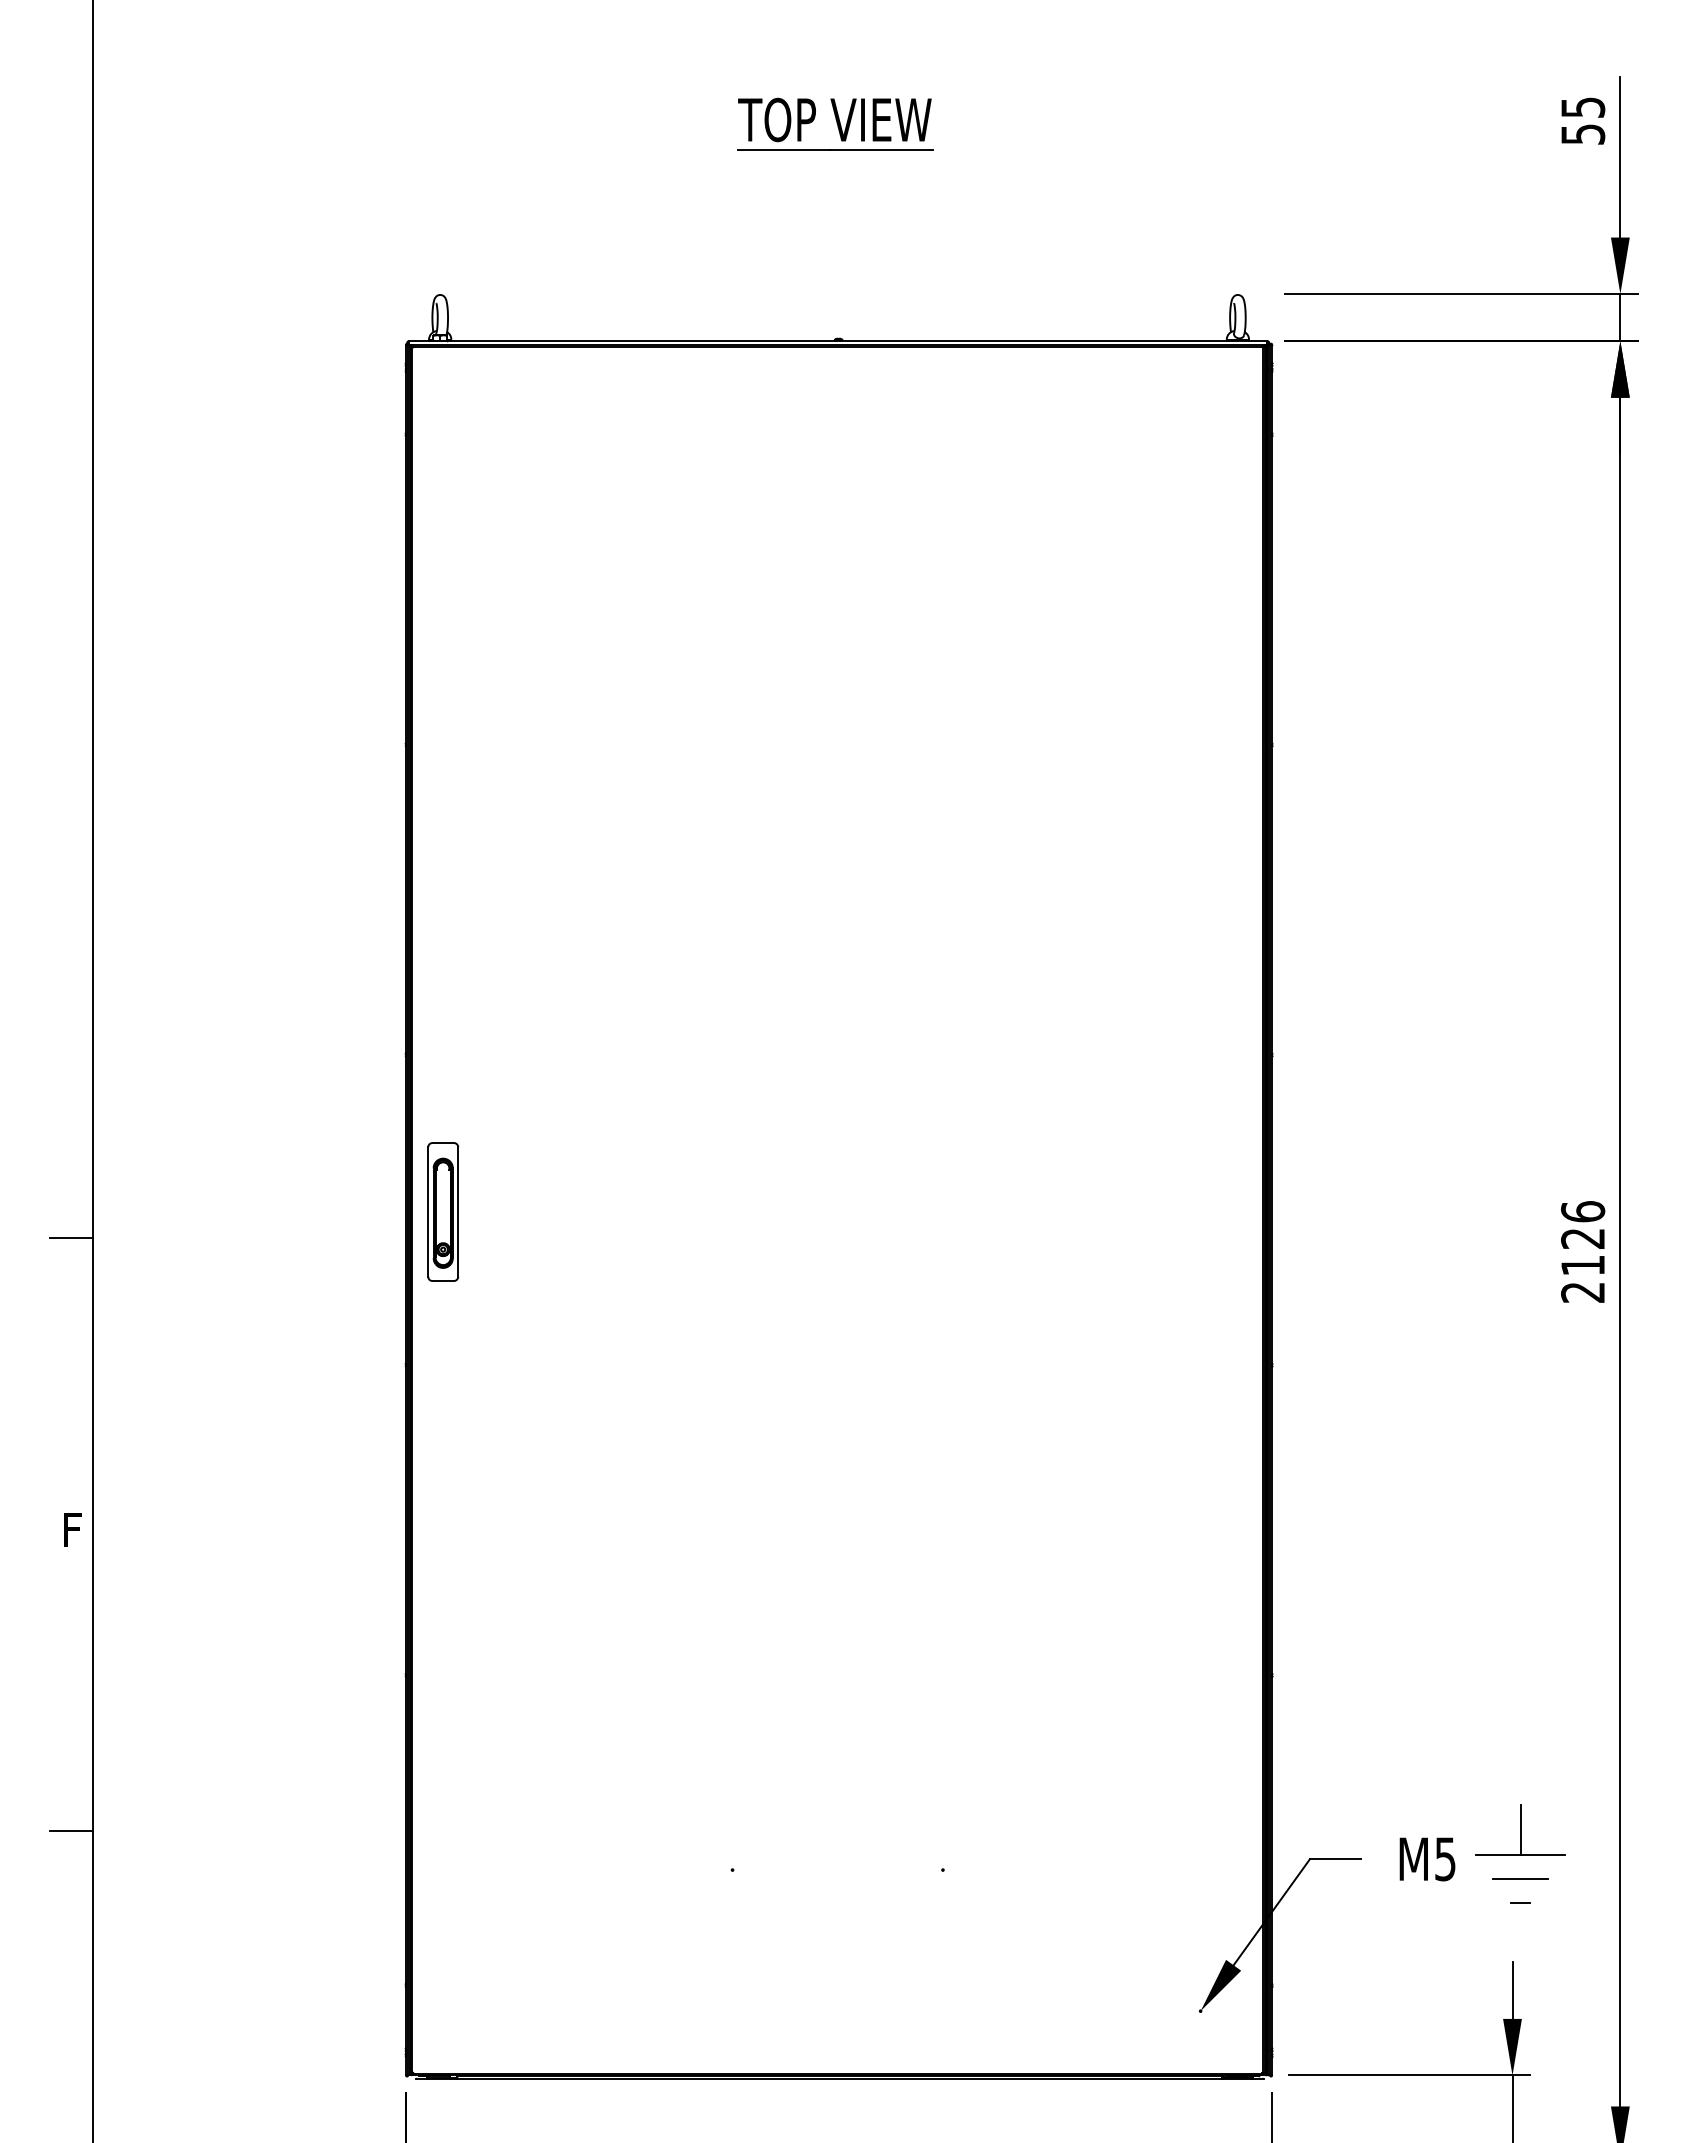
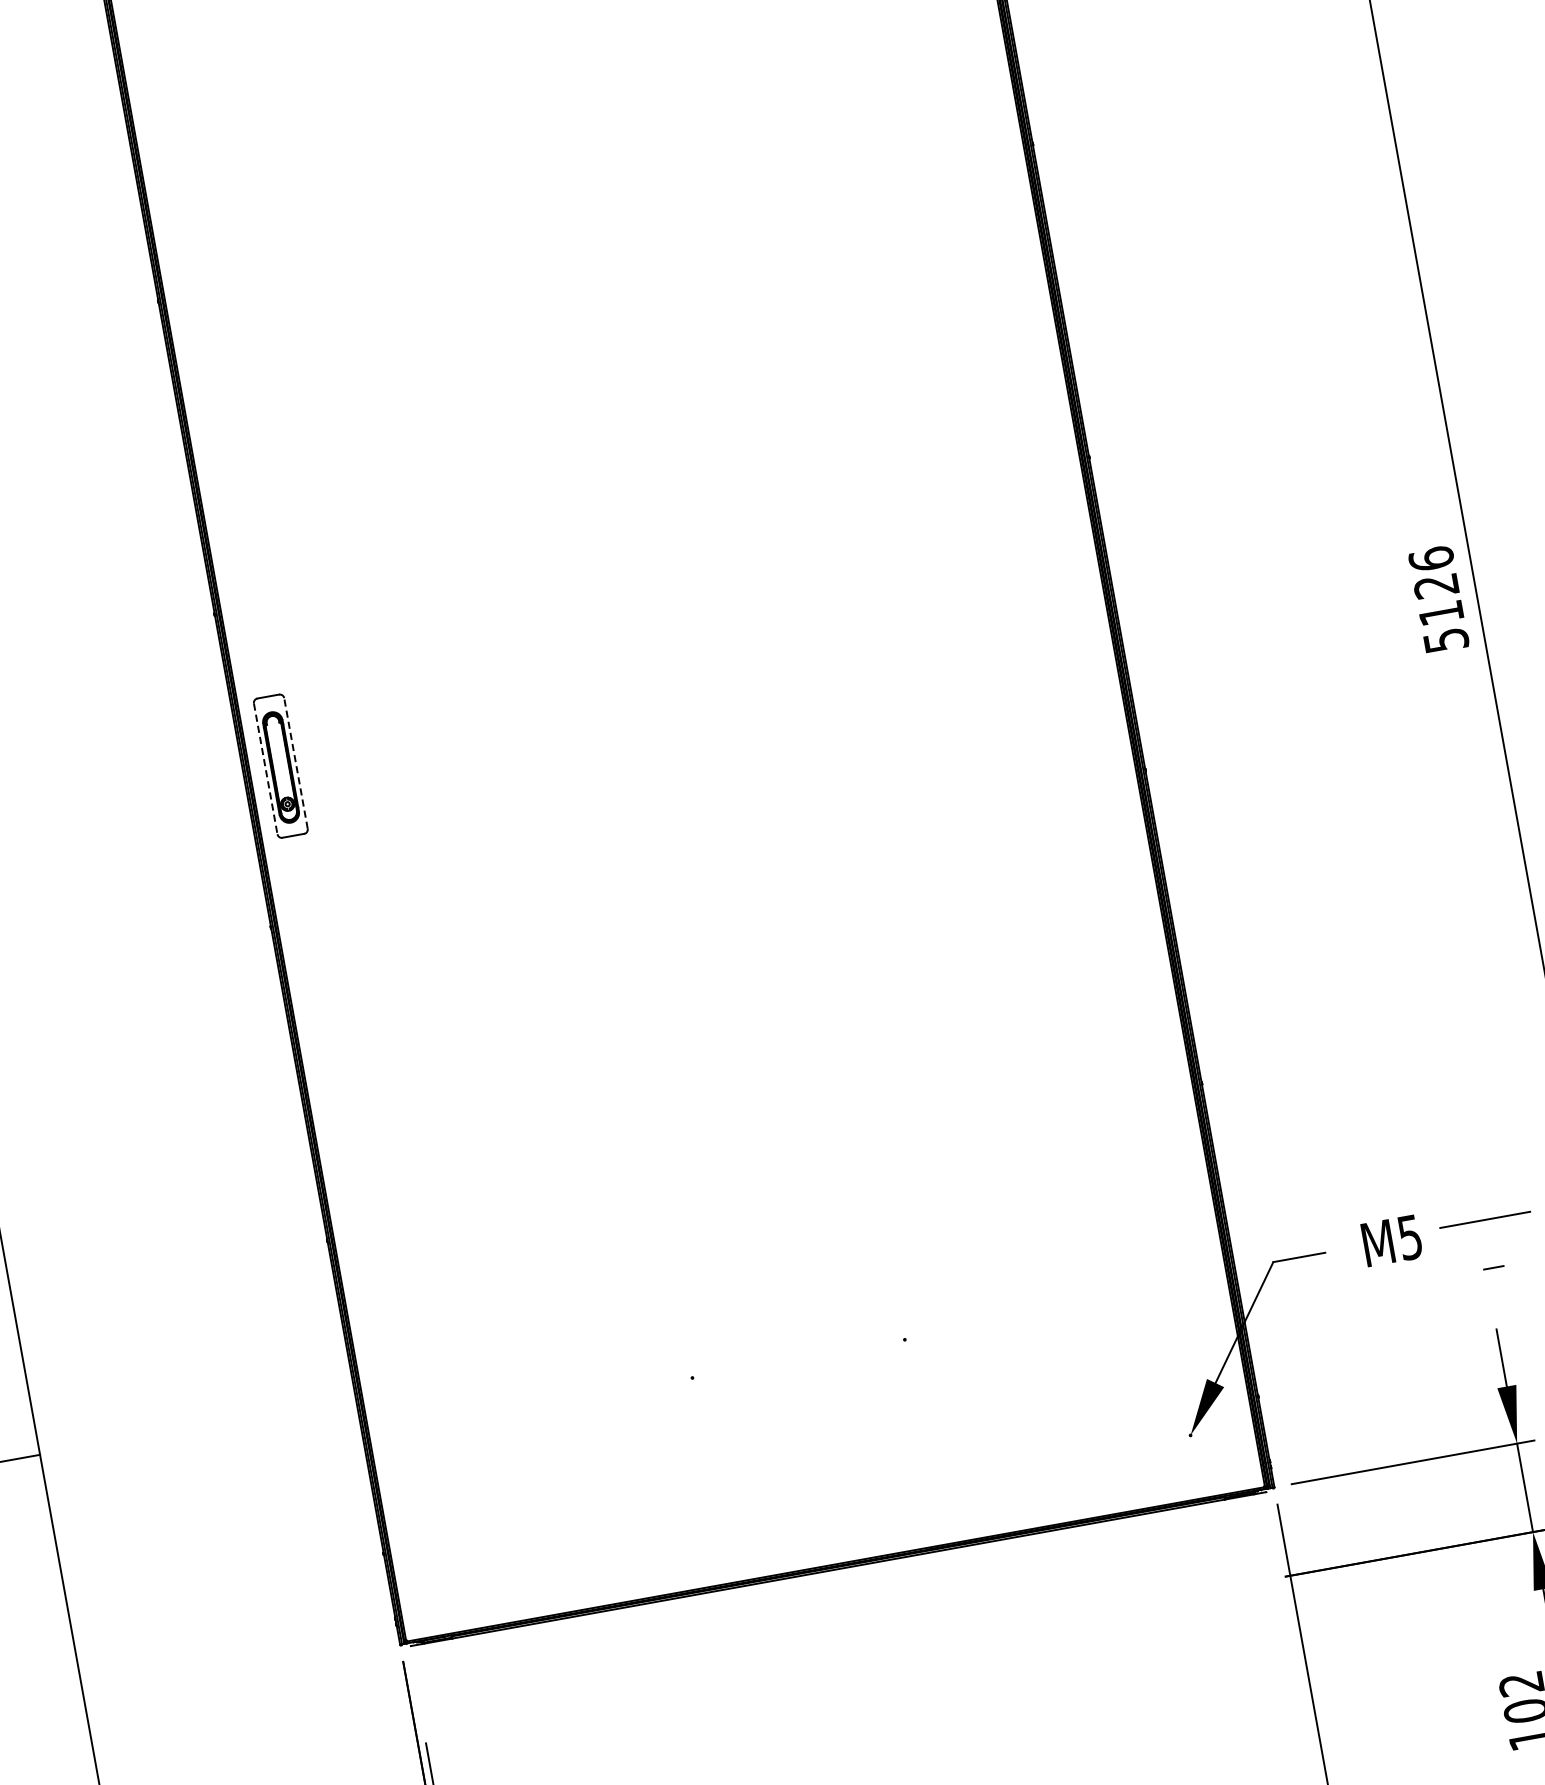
line: (428, 1211) -> (265, 768), solid -> dashed
line: (458, 1211) -> (296, 762), solid -> dashed
text: (1583, 1292) -> (1446, 640), 2126 -> 5126
line: (1520, 1830) -> (1480, 1194), removed
line: (1520, 1879) -> (1489, 1244), removed

